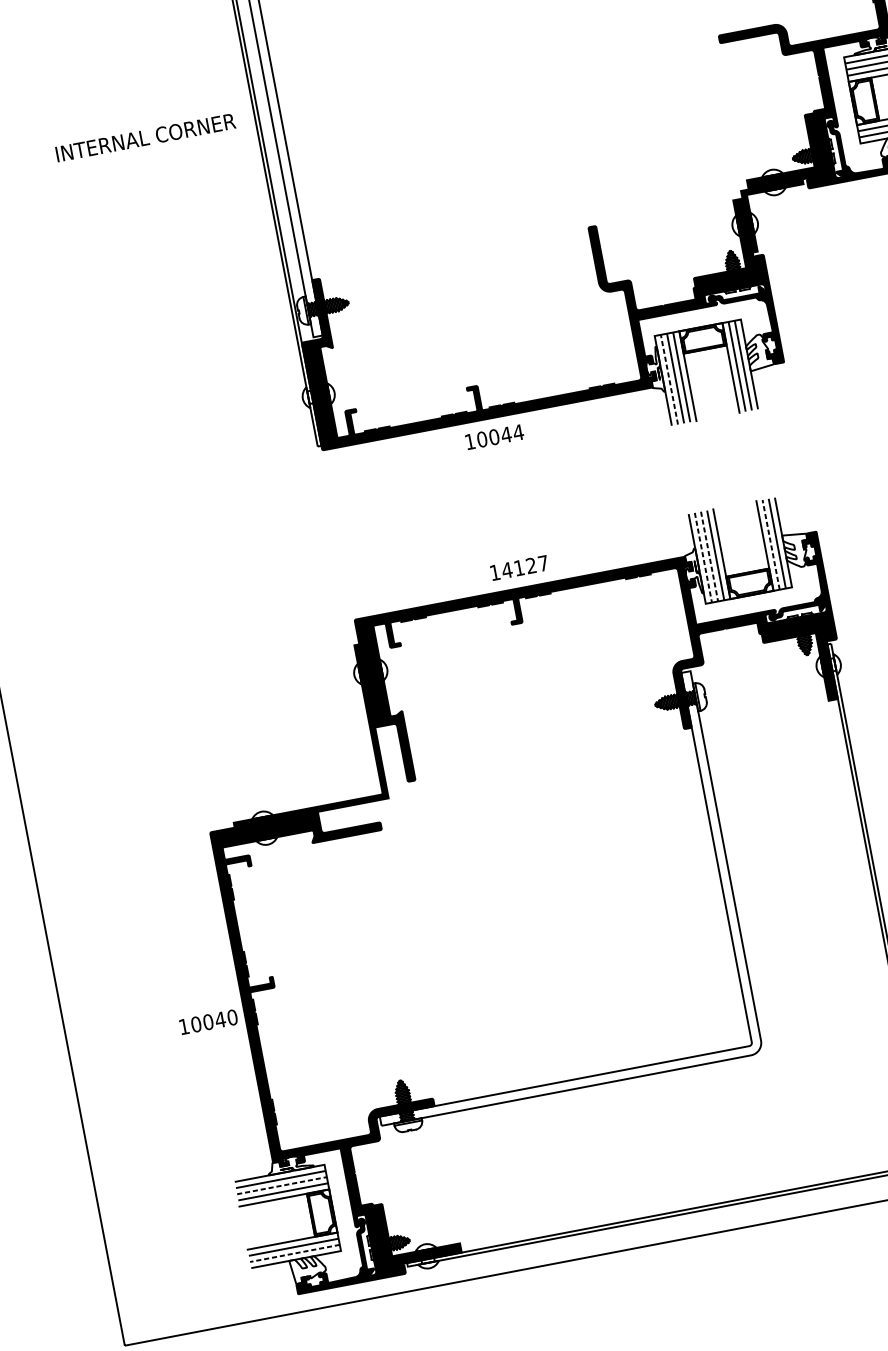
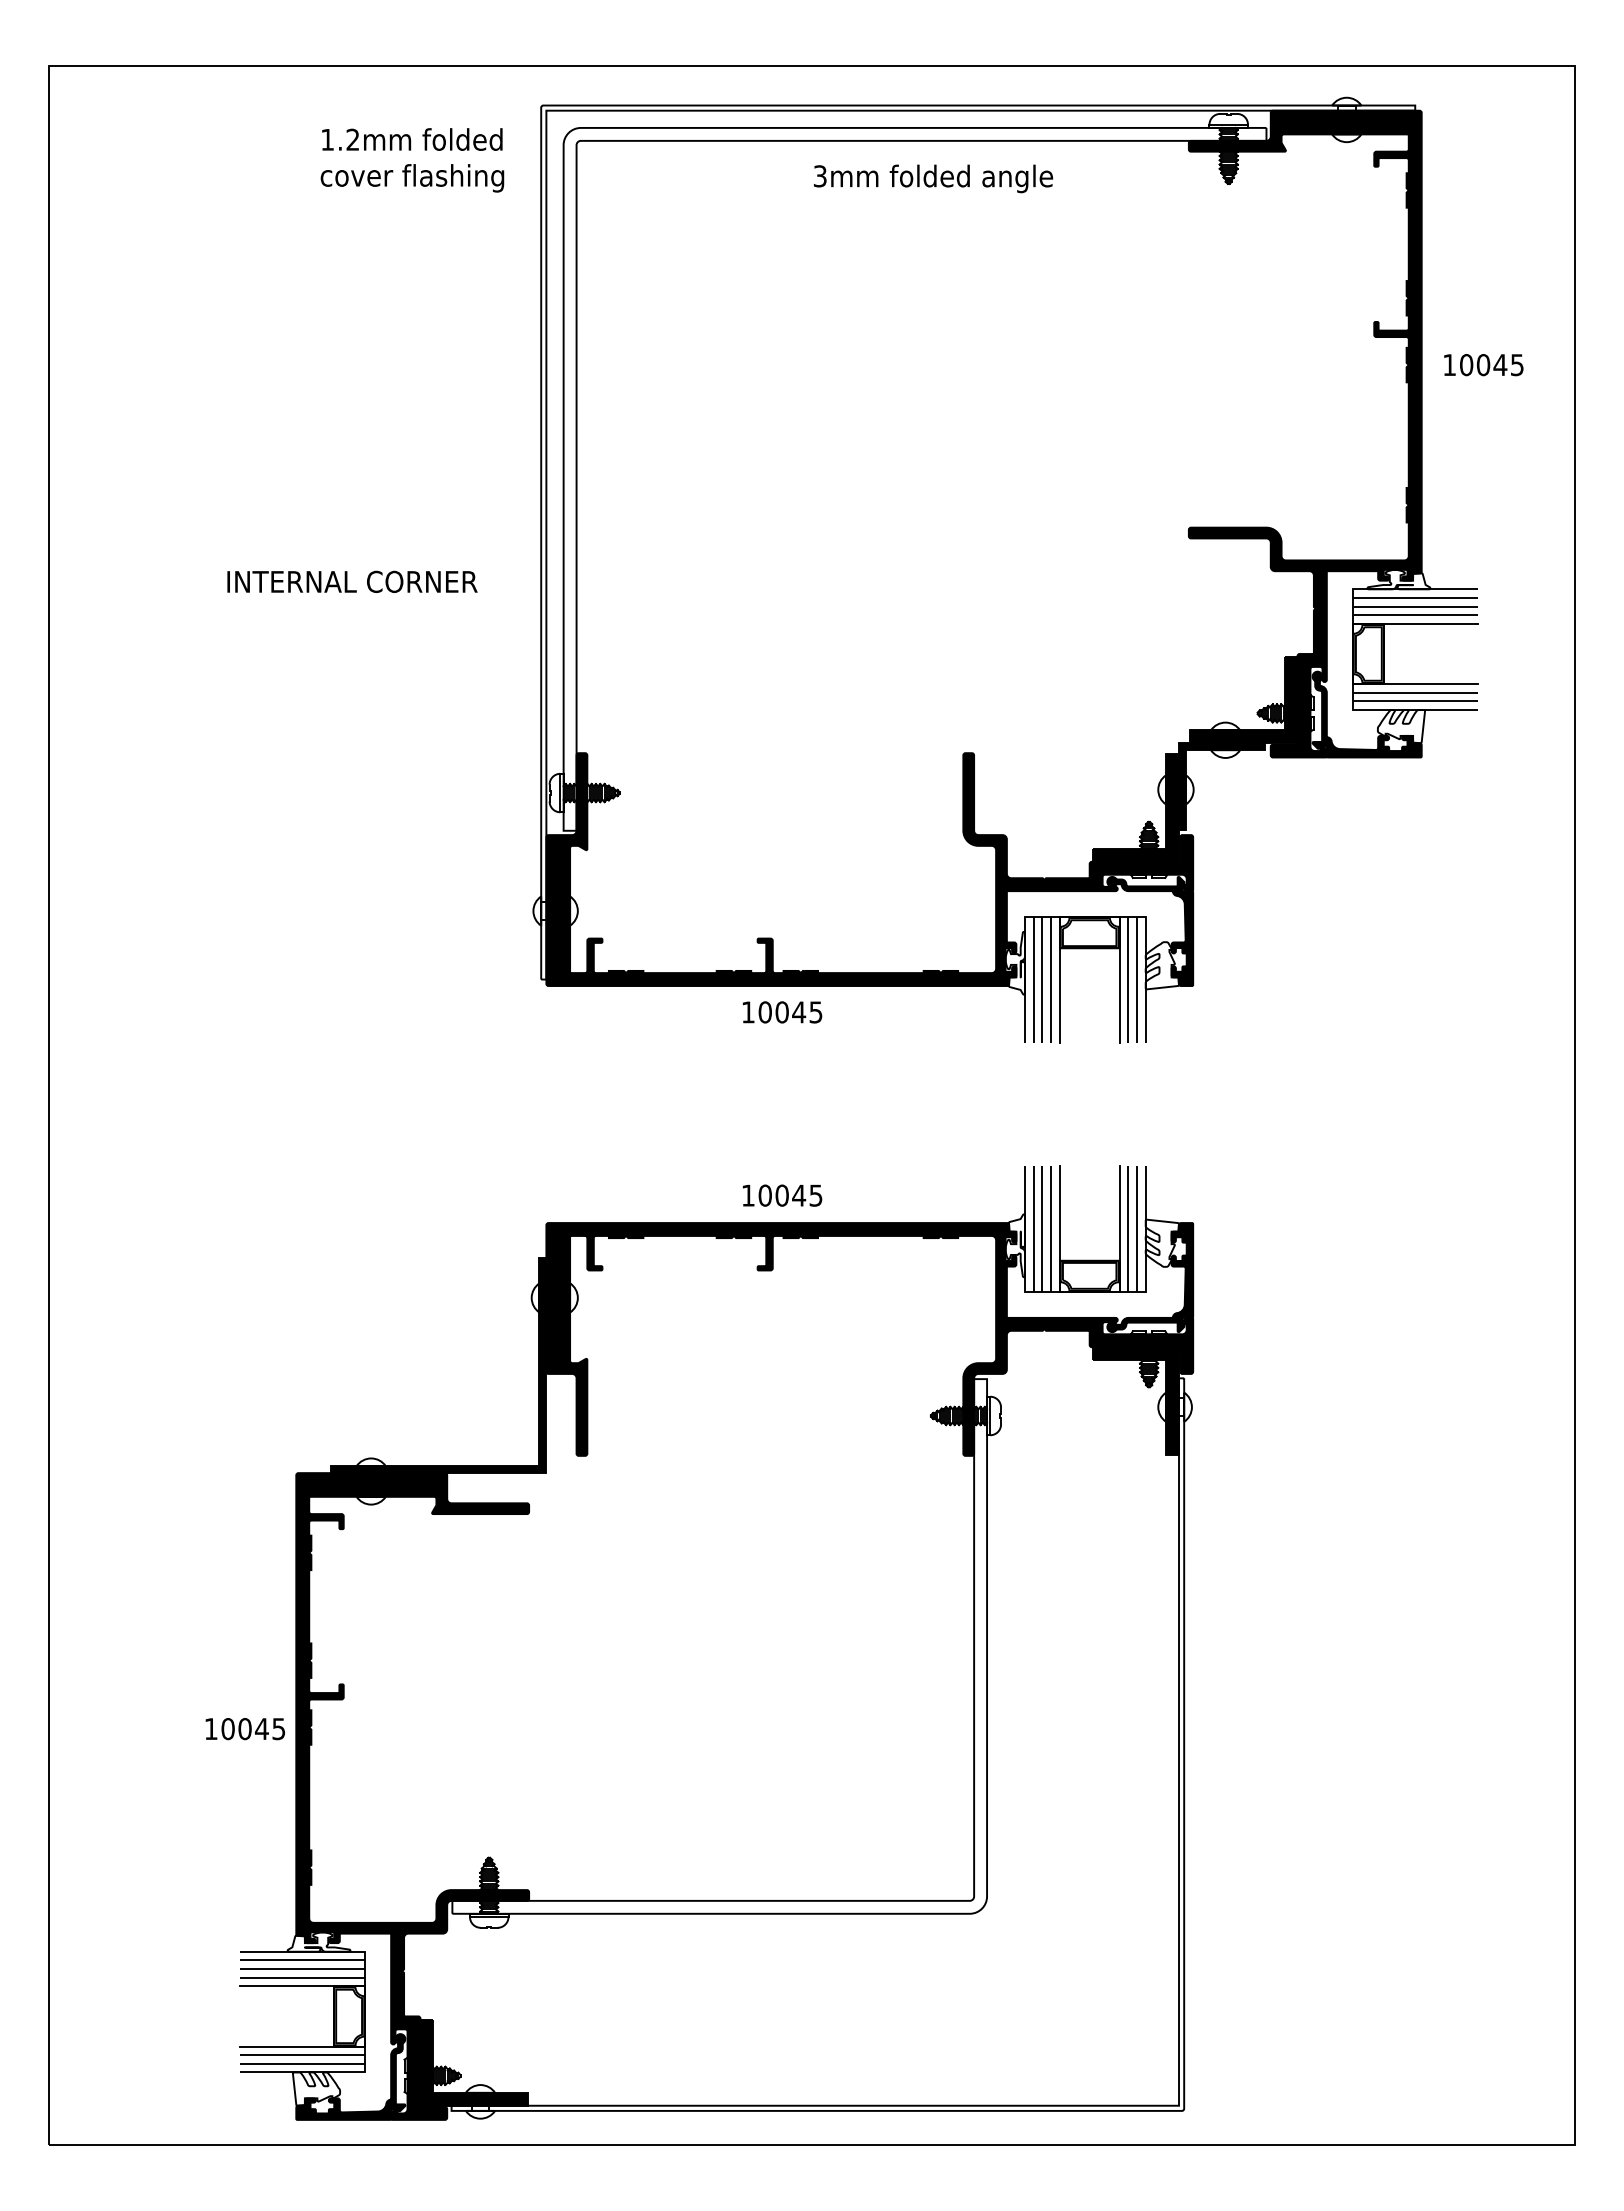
text: (145, 137) -> (352, 581), moved
line: (669, 379) -> (1033, 979), dashed -> solid
text: (518, 432) -> (815, 1012), 10044 -> 10045
line: (771, 545) -> (1128, 1229), dashed -> solid
line: (709, 556) -> (1042, 1229), dashed -> solid
line: (703, 558) -> (1033, 1229), dashed -> solid
text: (525, 566) -> (790, 1195), 14127 -> 10045
text: (232, 1017) -> (278, 1729), 10040 -> 10045
line: (282, 1185) -> (302, 1968), dashed -> solid
line: (294, 1253) -> (302, 2063), dashed -> solid

